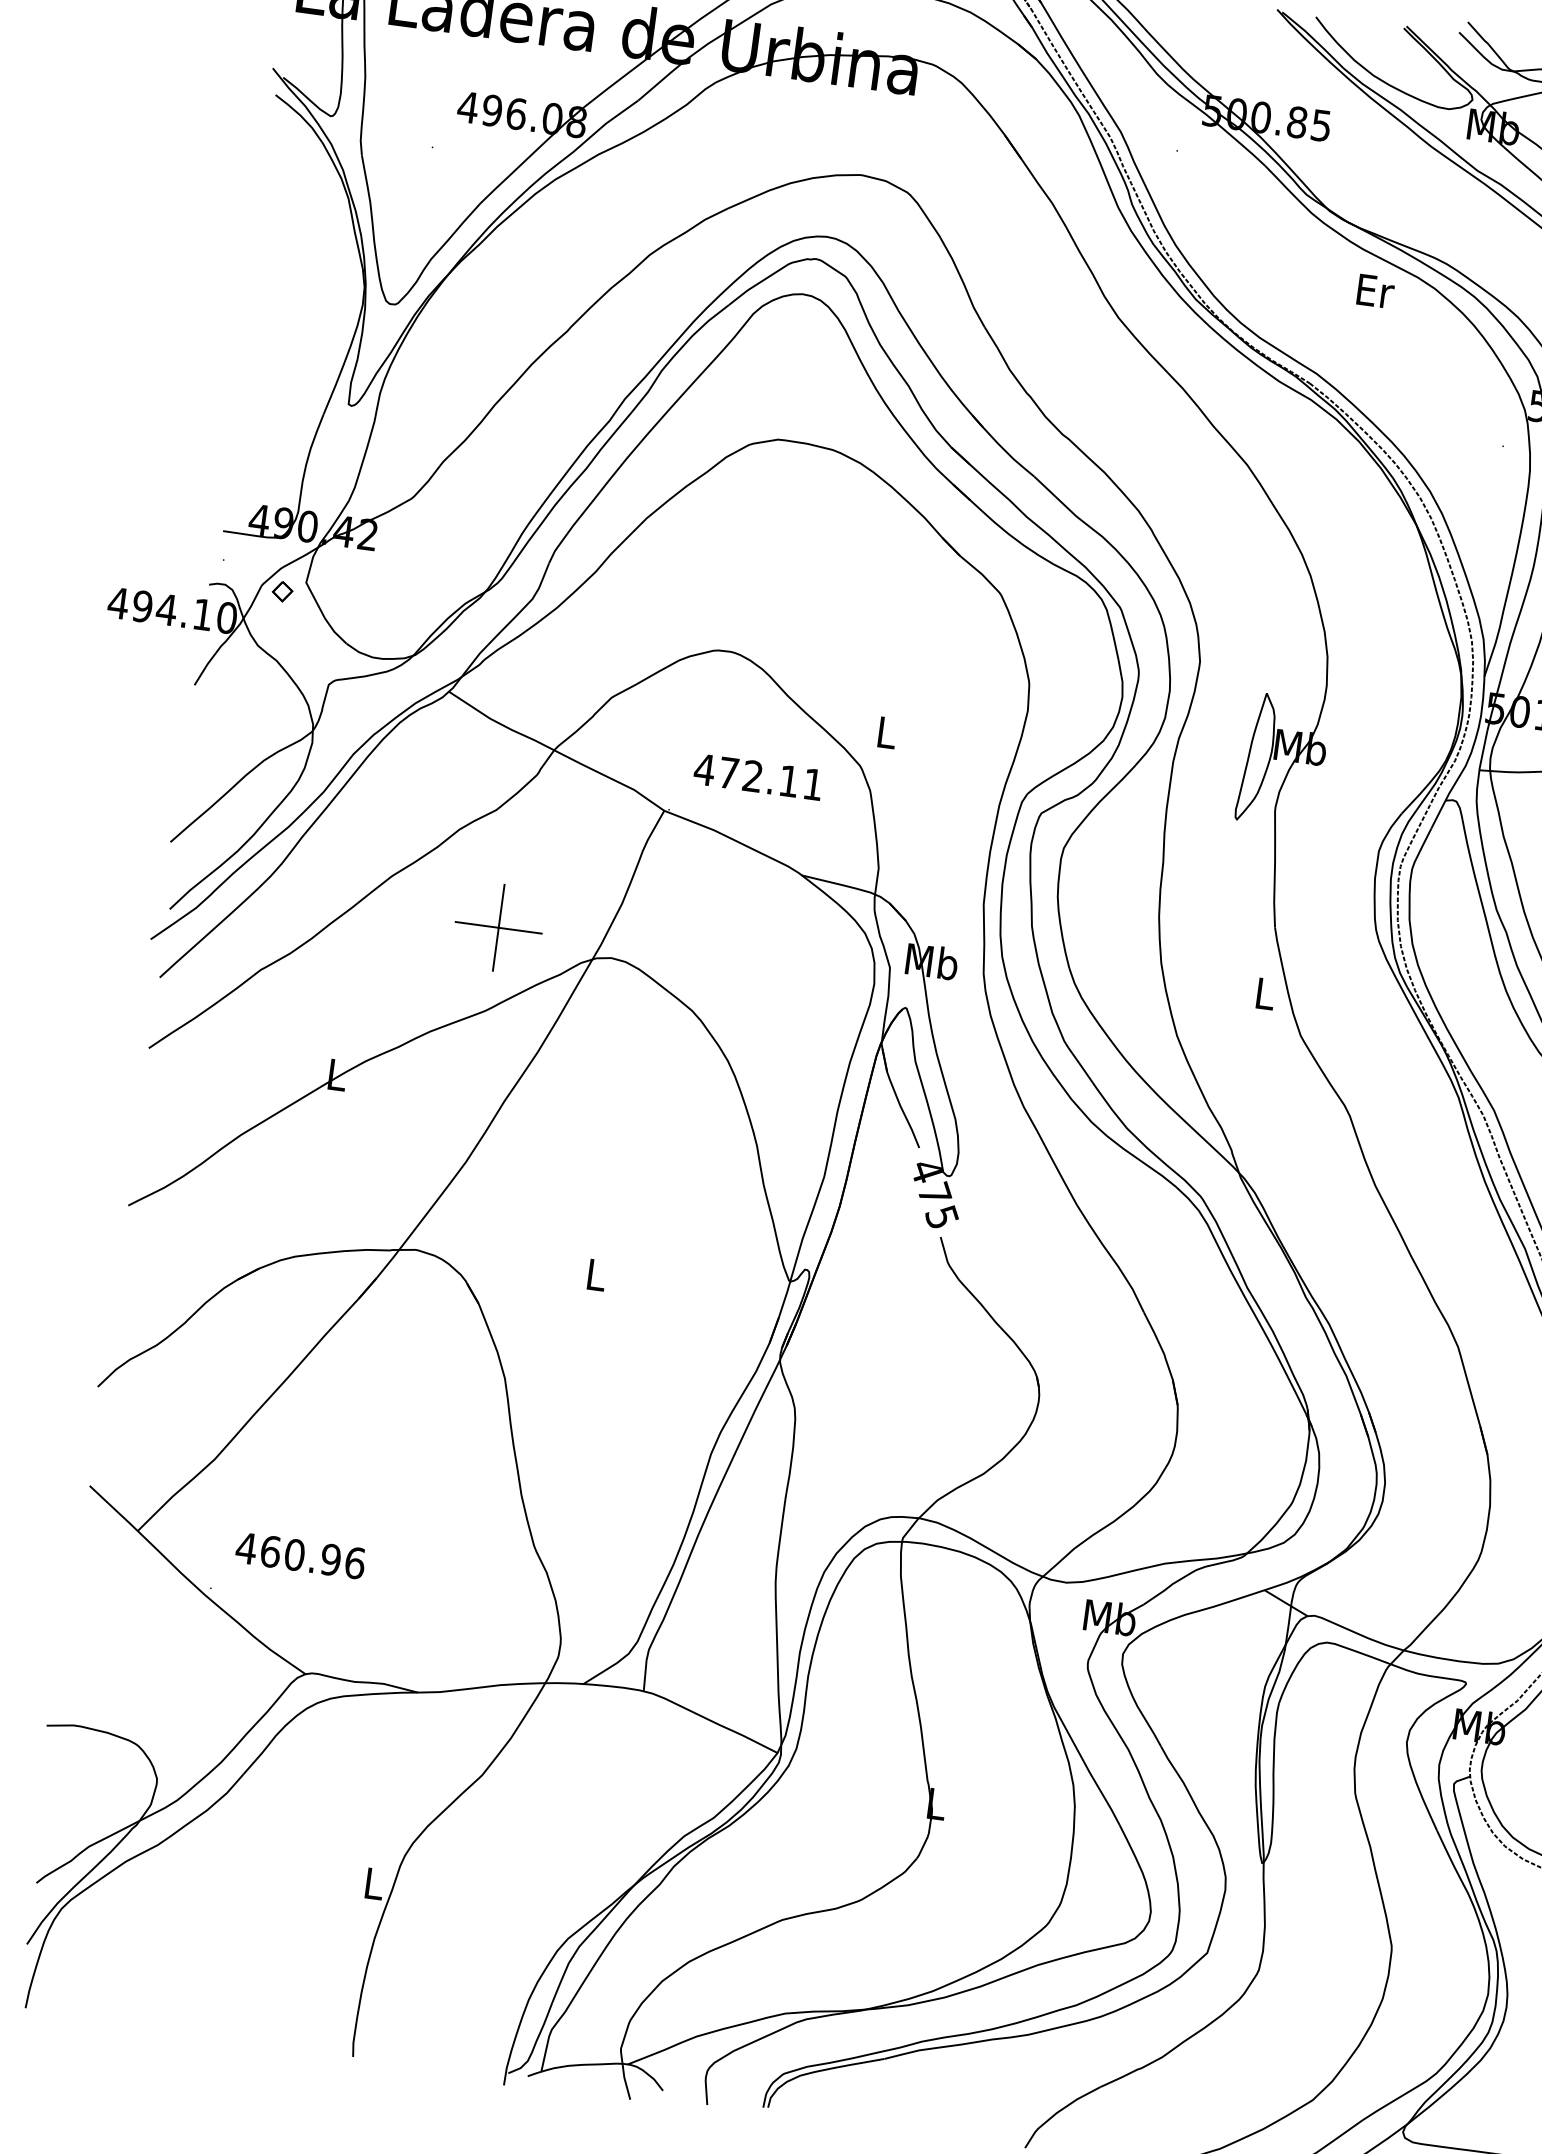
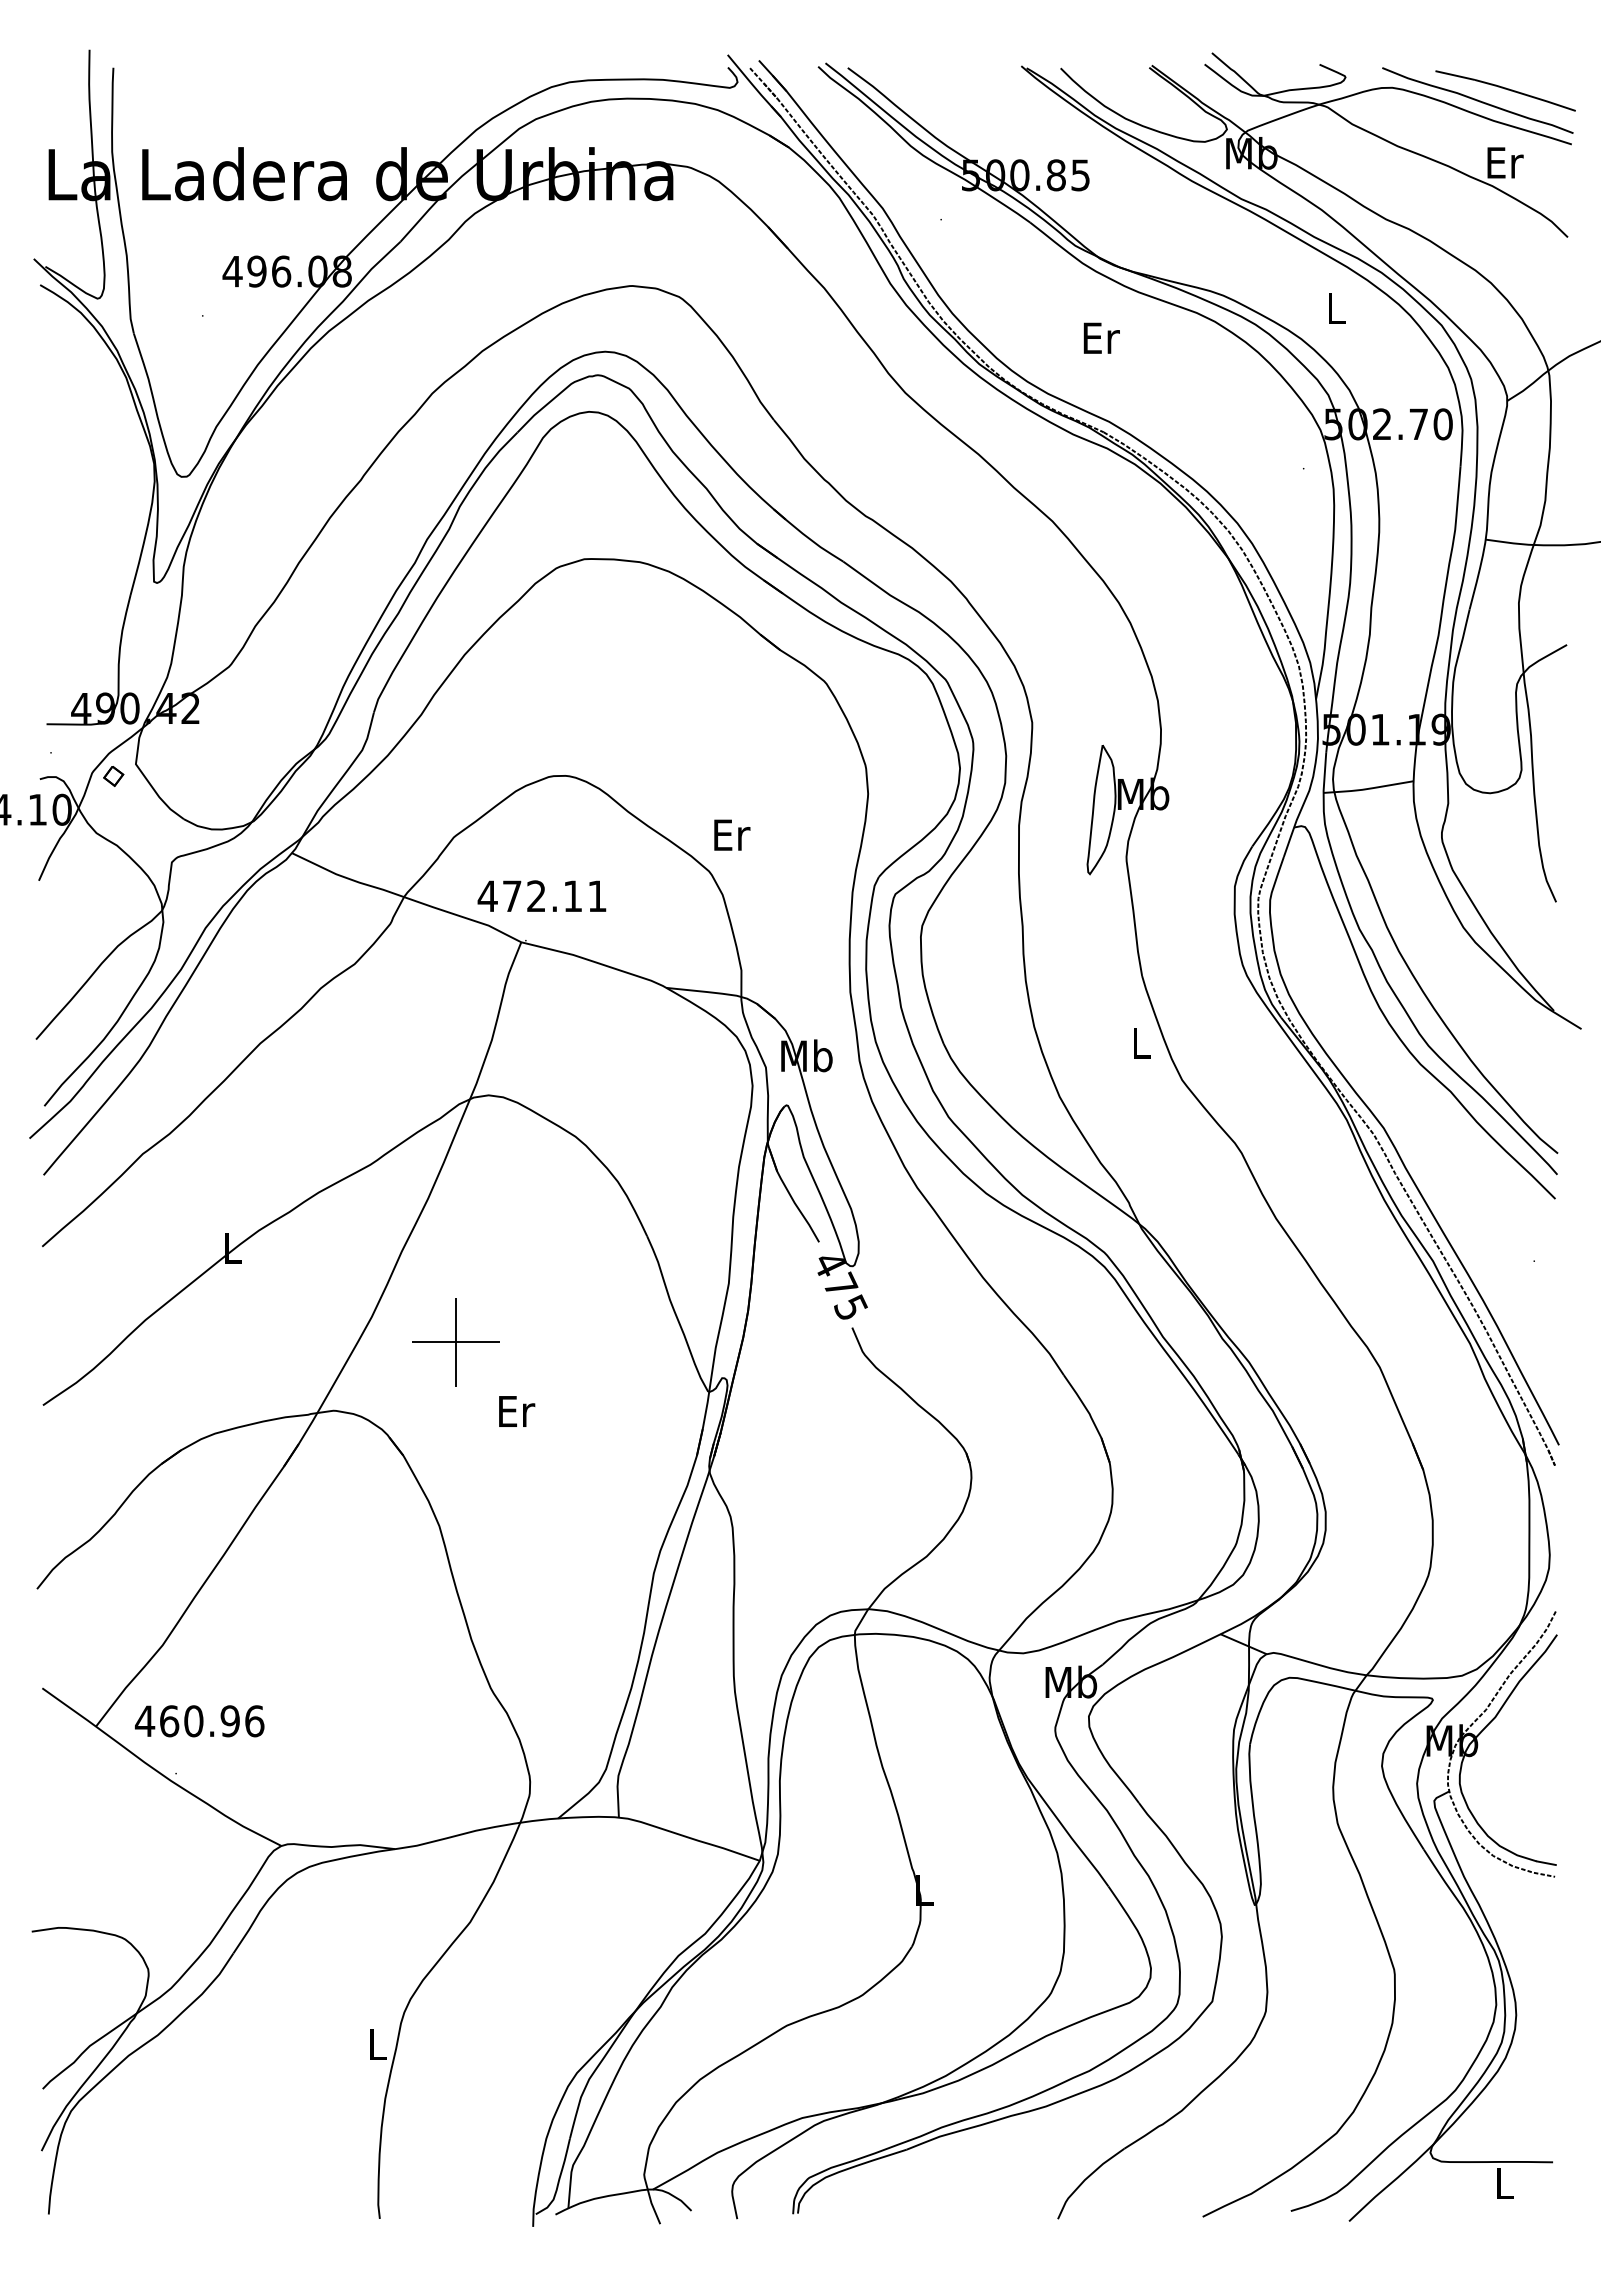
text: (1375, 290) -> (1101, 337), moved
text: (888, 732) -> (732, 834), L -> Er
text: (757, 776) -> (541, 895), moved
part: (498, 927) -> (455, 1342), moved
text: (597, 1275) -> (517, 1411), L -> Er
text: (300, 1555) -> (199, 1721), moved

